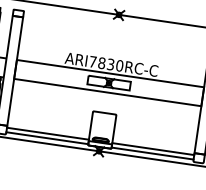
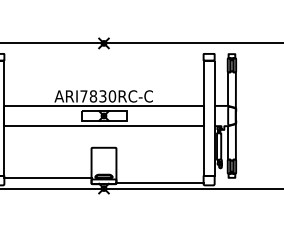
line: (46, 137) -> (47, 182), removed
line: (152, 149) -> (159, 178), removed

